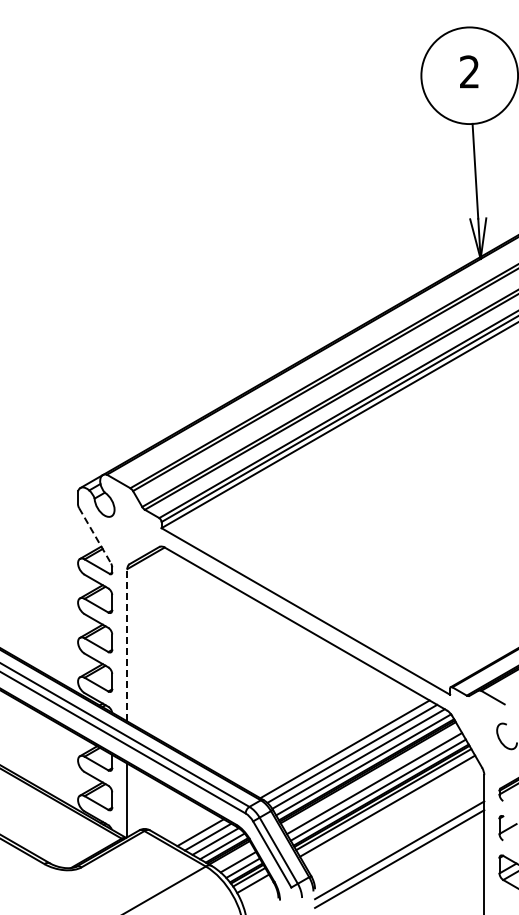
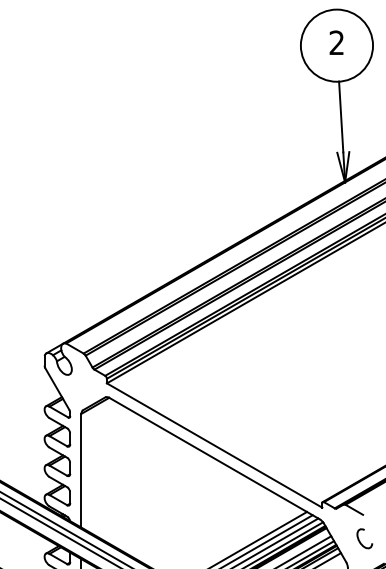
line: (95, 535) -> (57, 388), dashed -> solid
line: (127, 644) -> (81, 470), dashed -> solid

